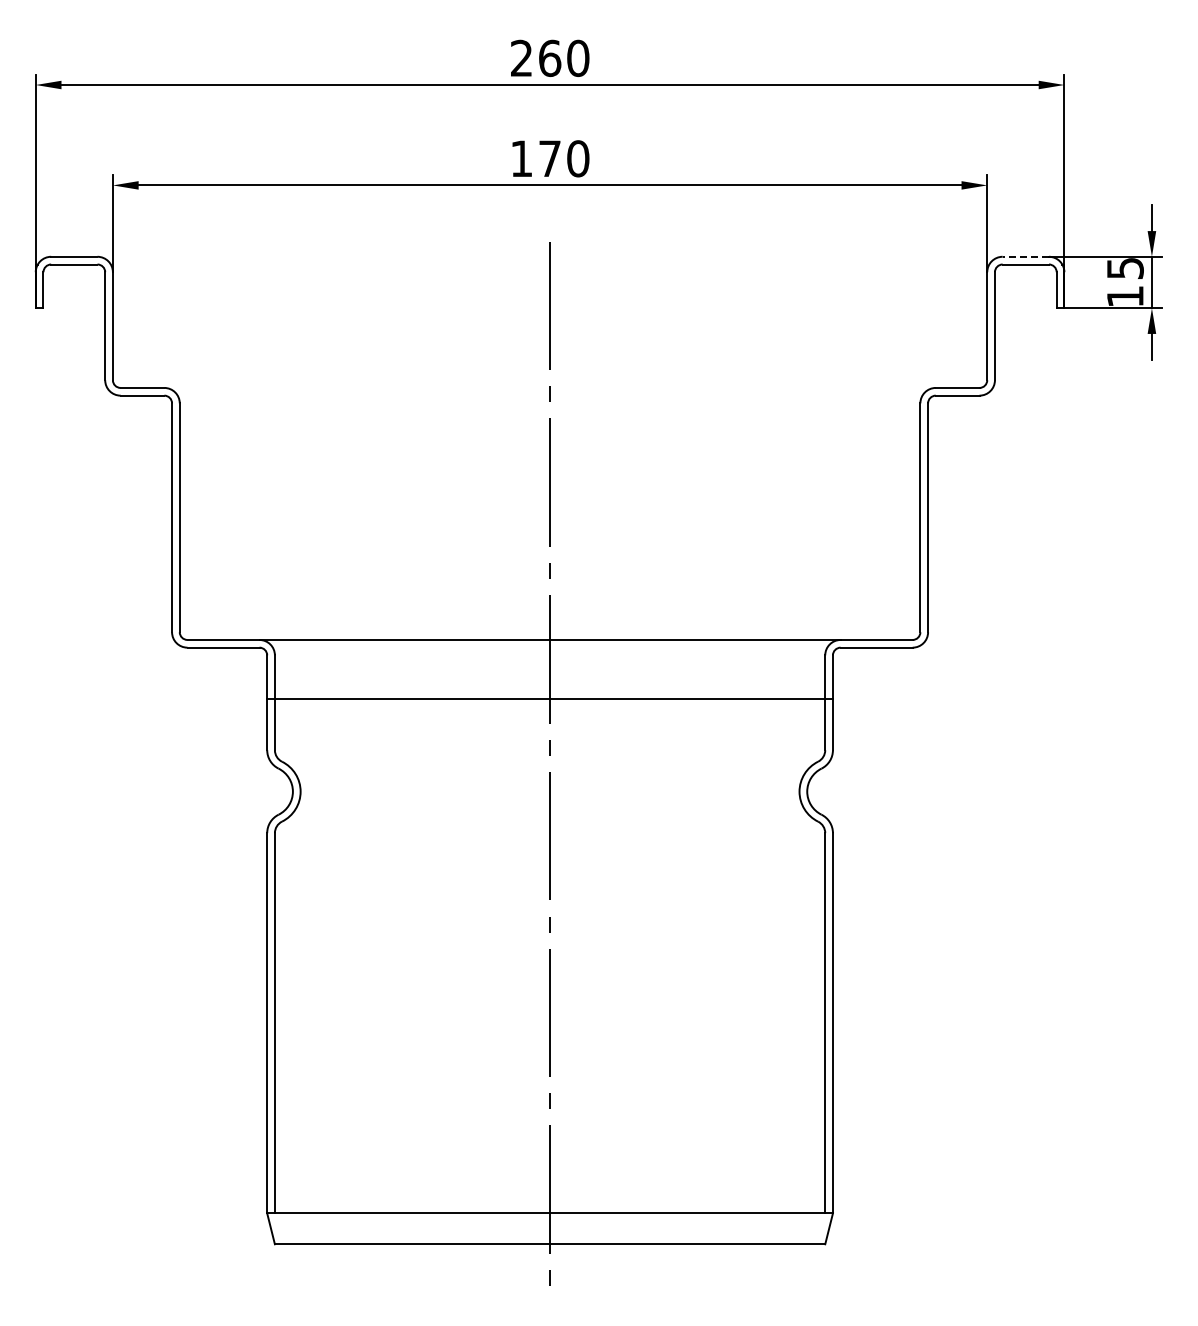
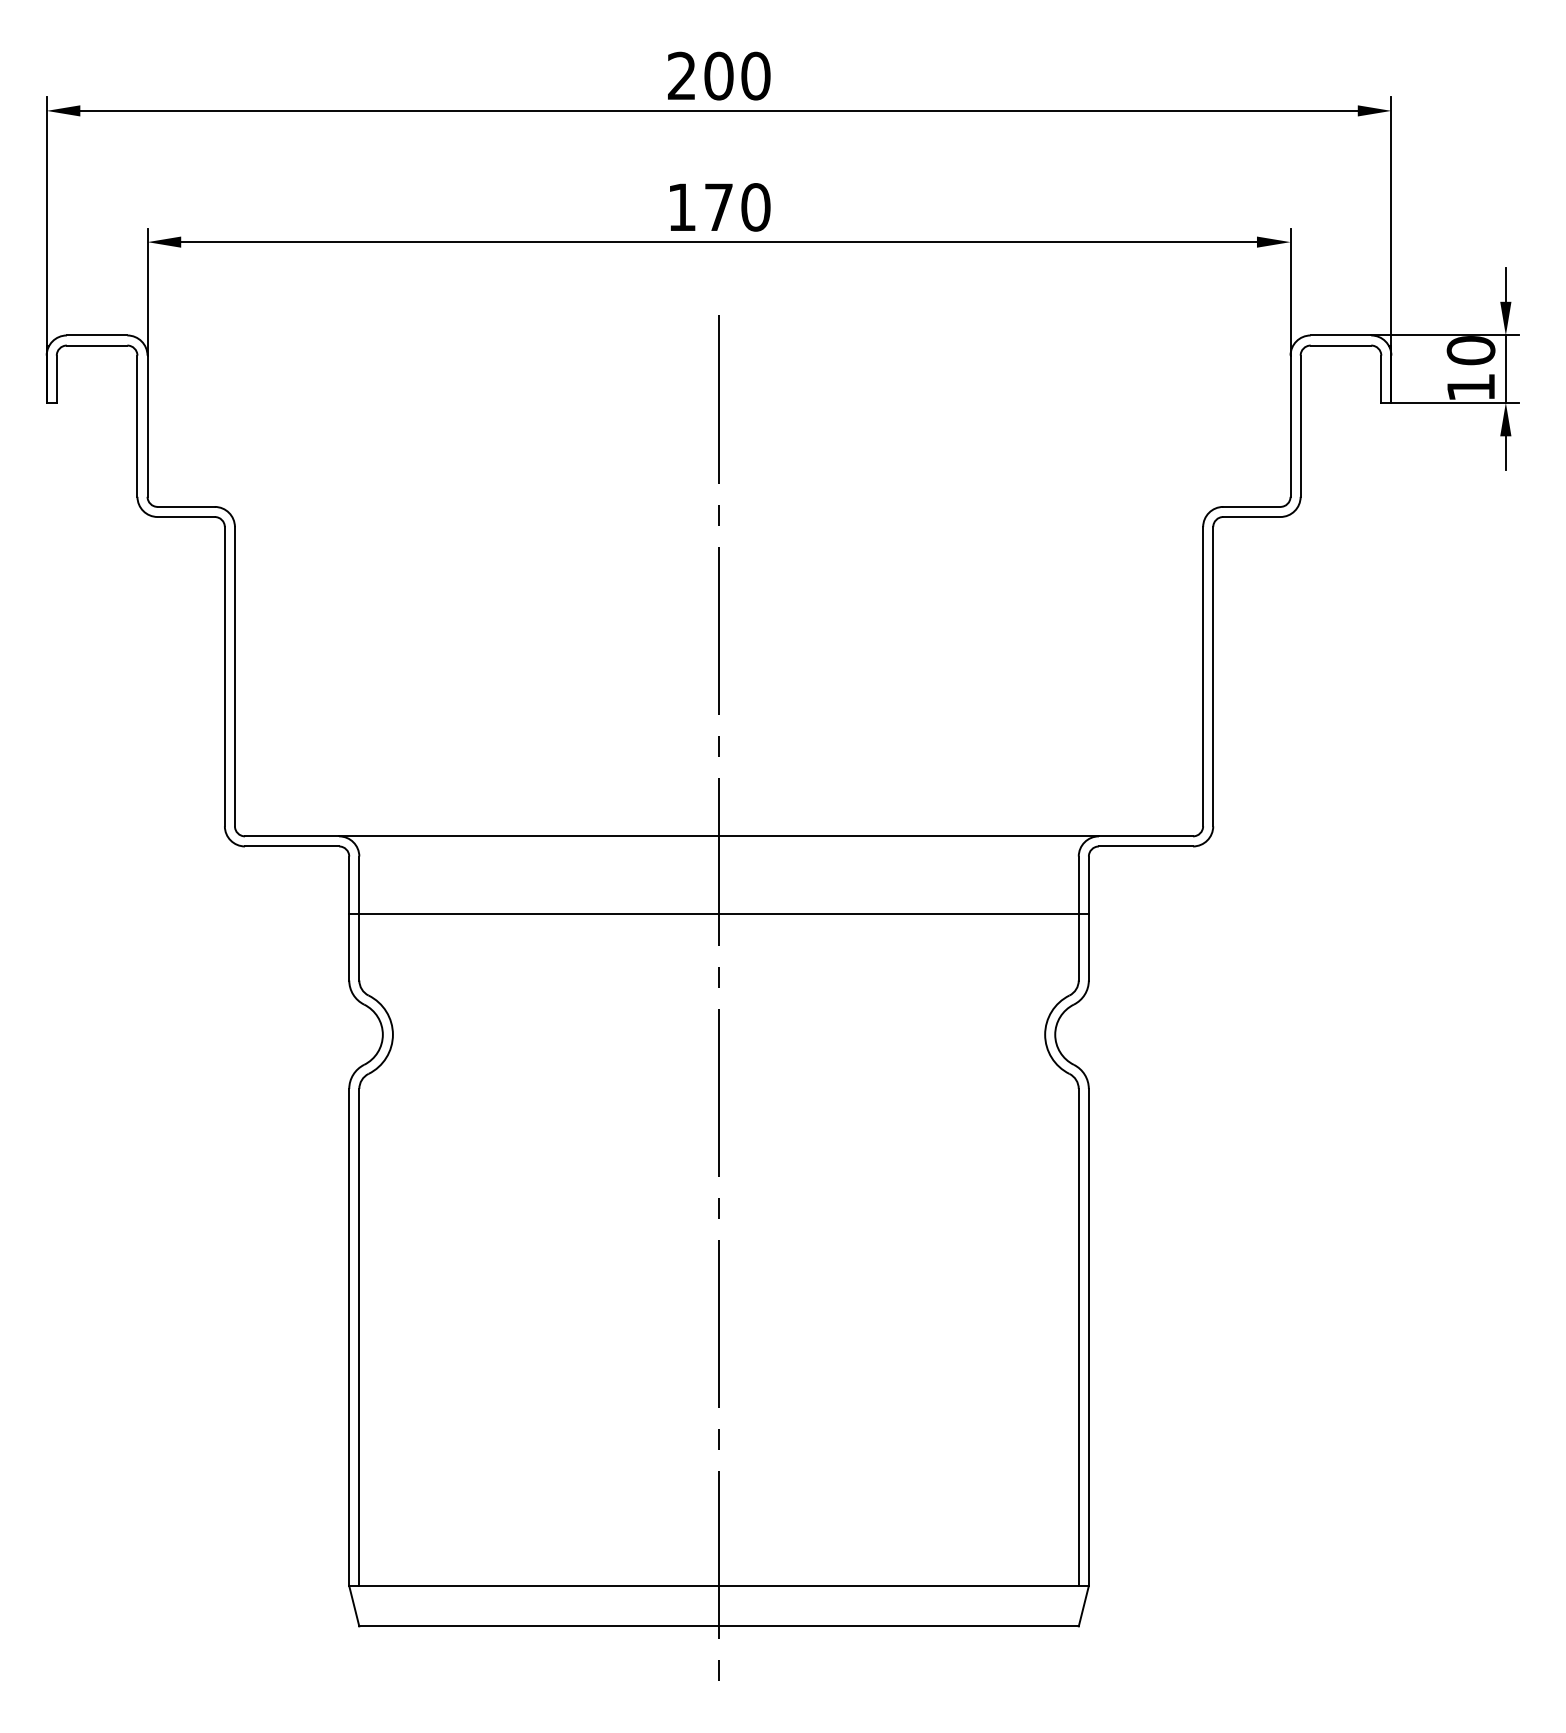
text: (550, 57) -> (719, 74), 260 -> 200
line: (1025, 256) -> (1340, 335), dashed -> solid
text: (1124, 268) -> (1469, 350), 15 -> 10

